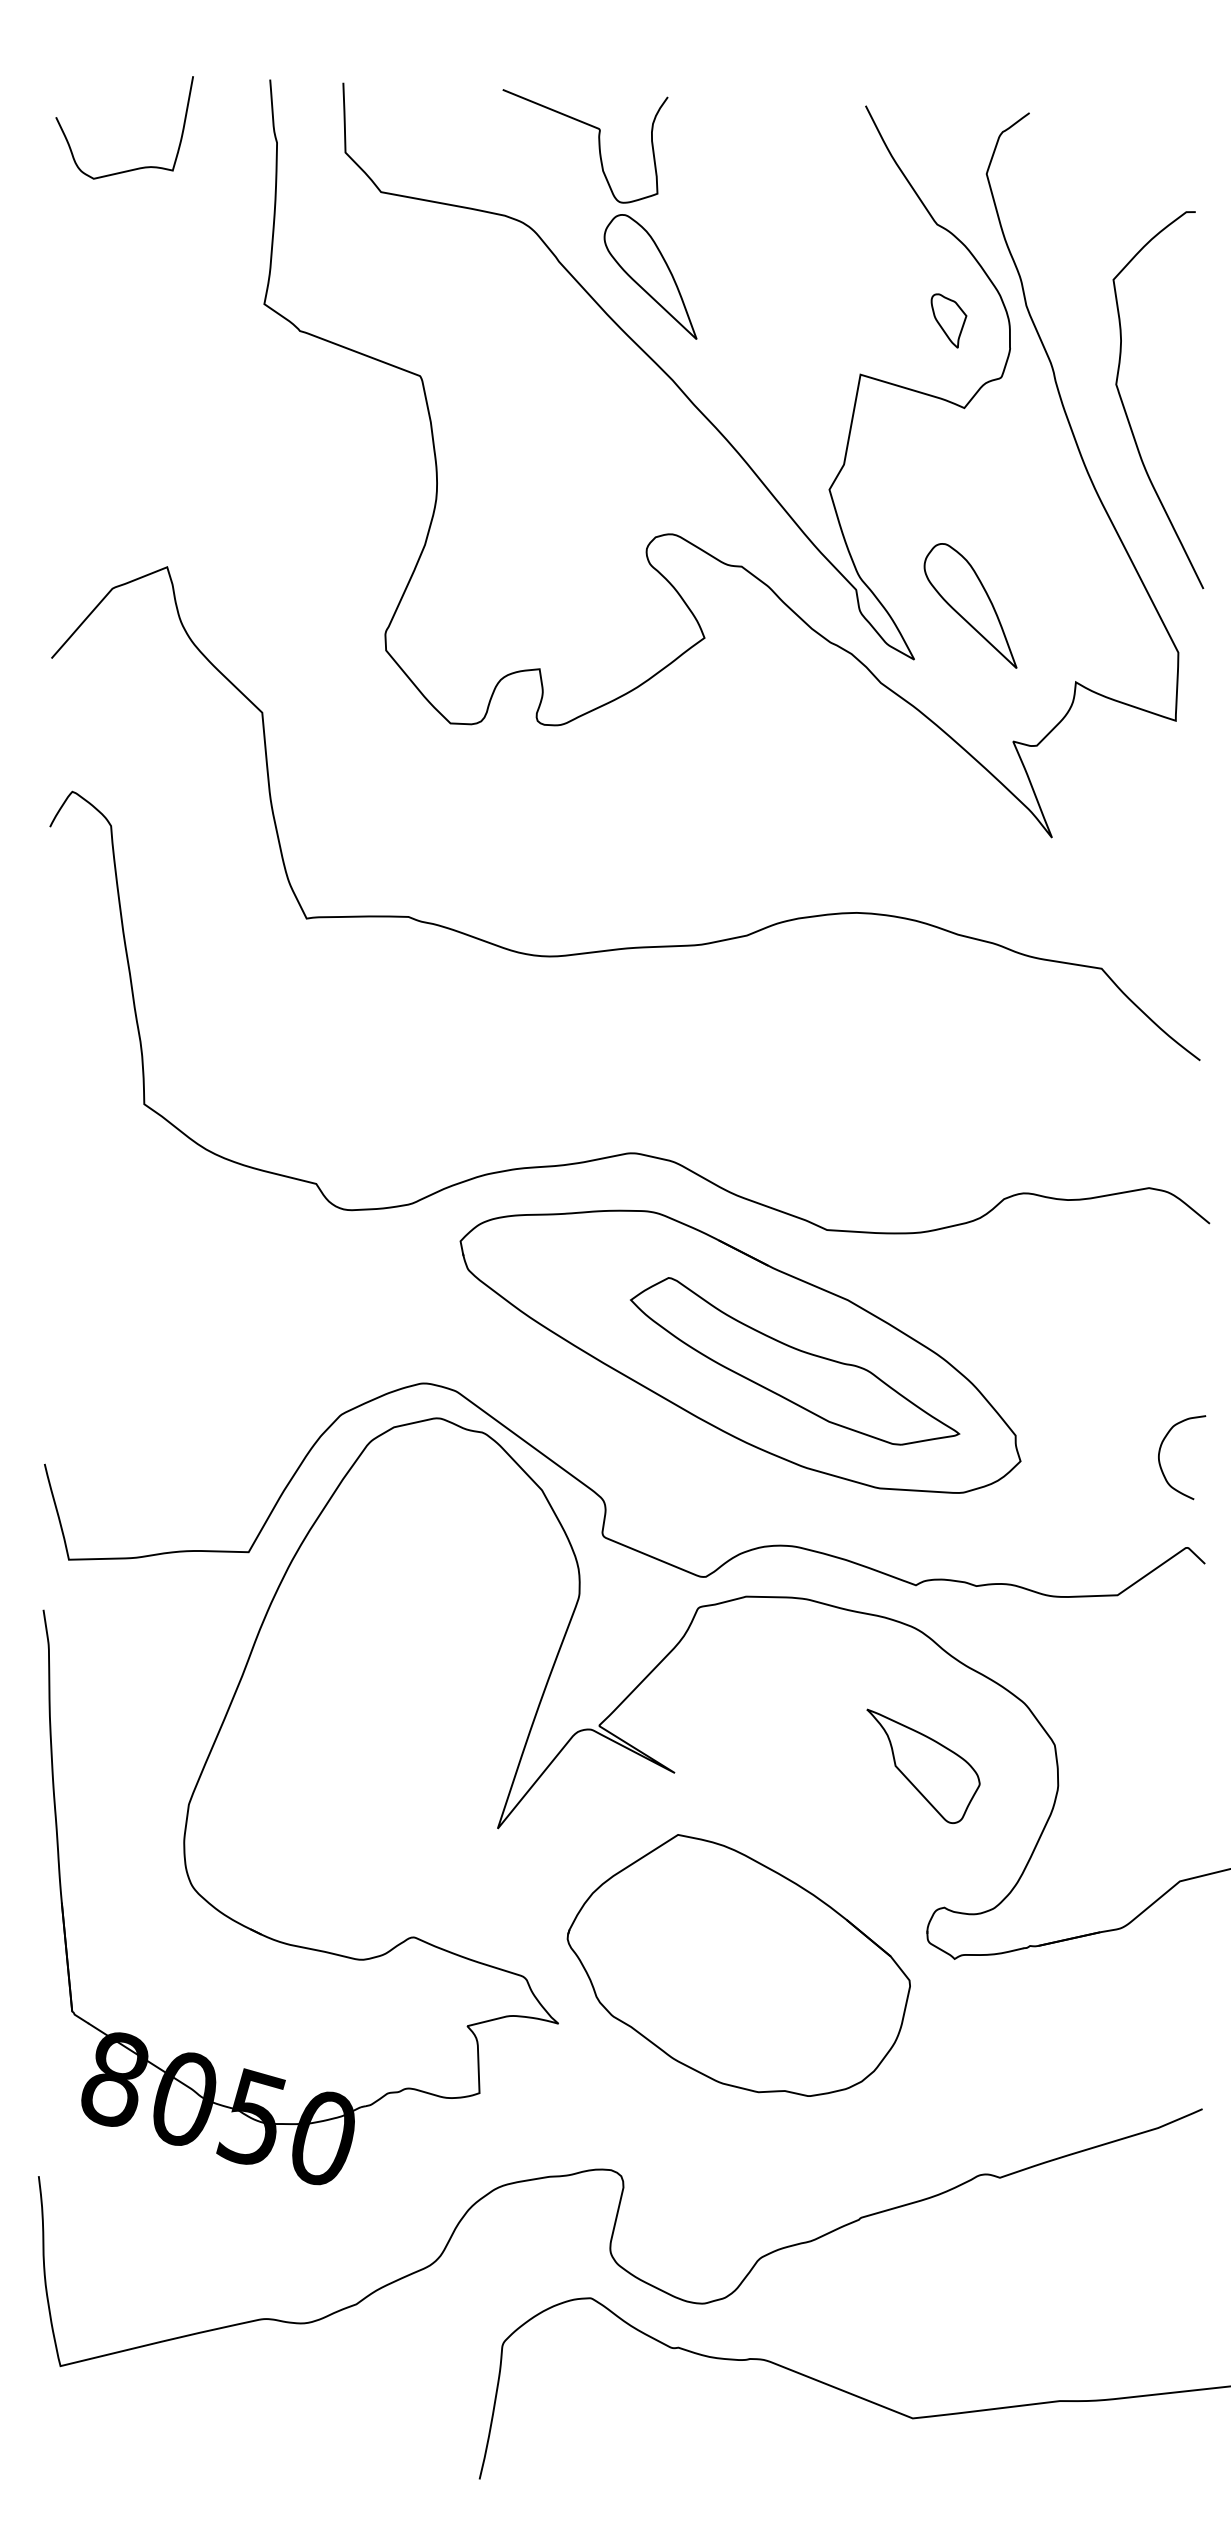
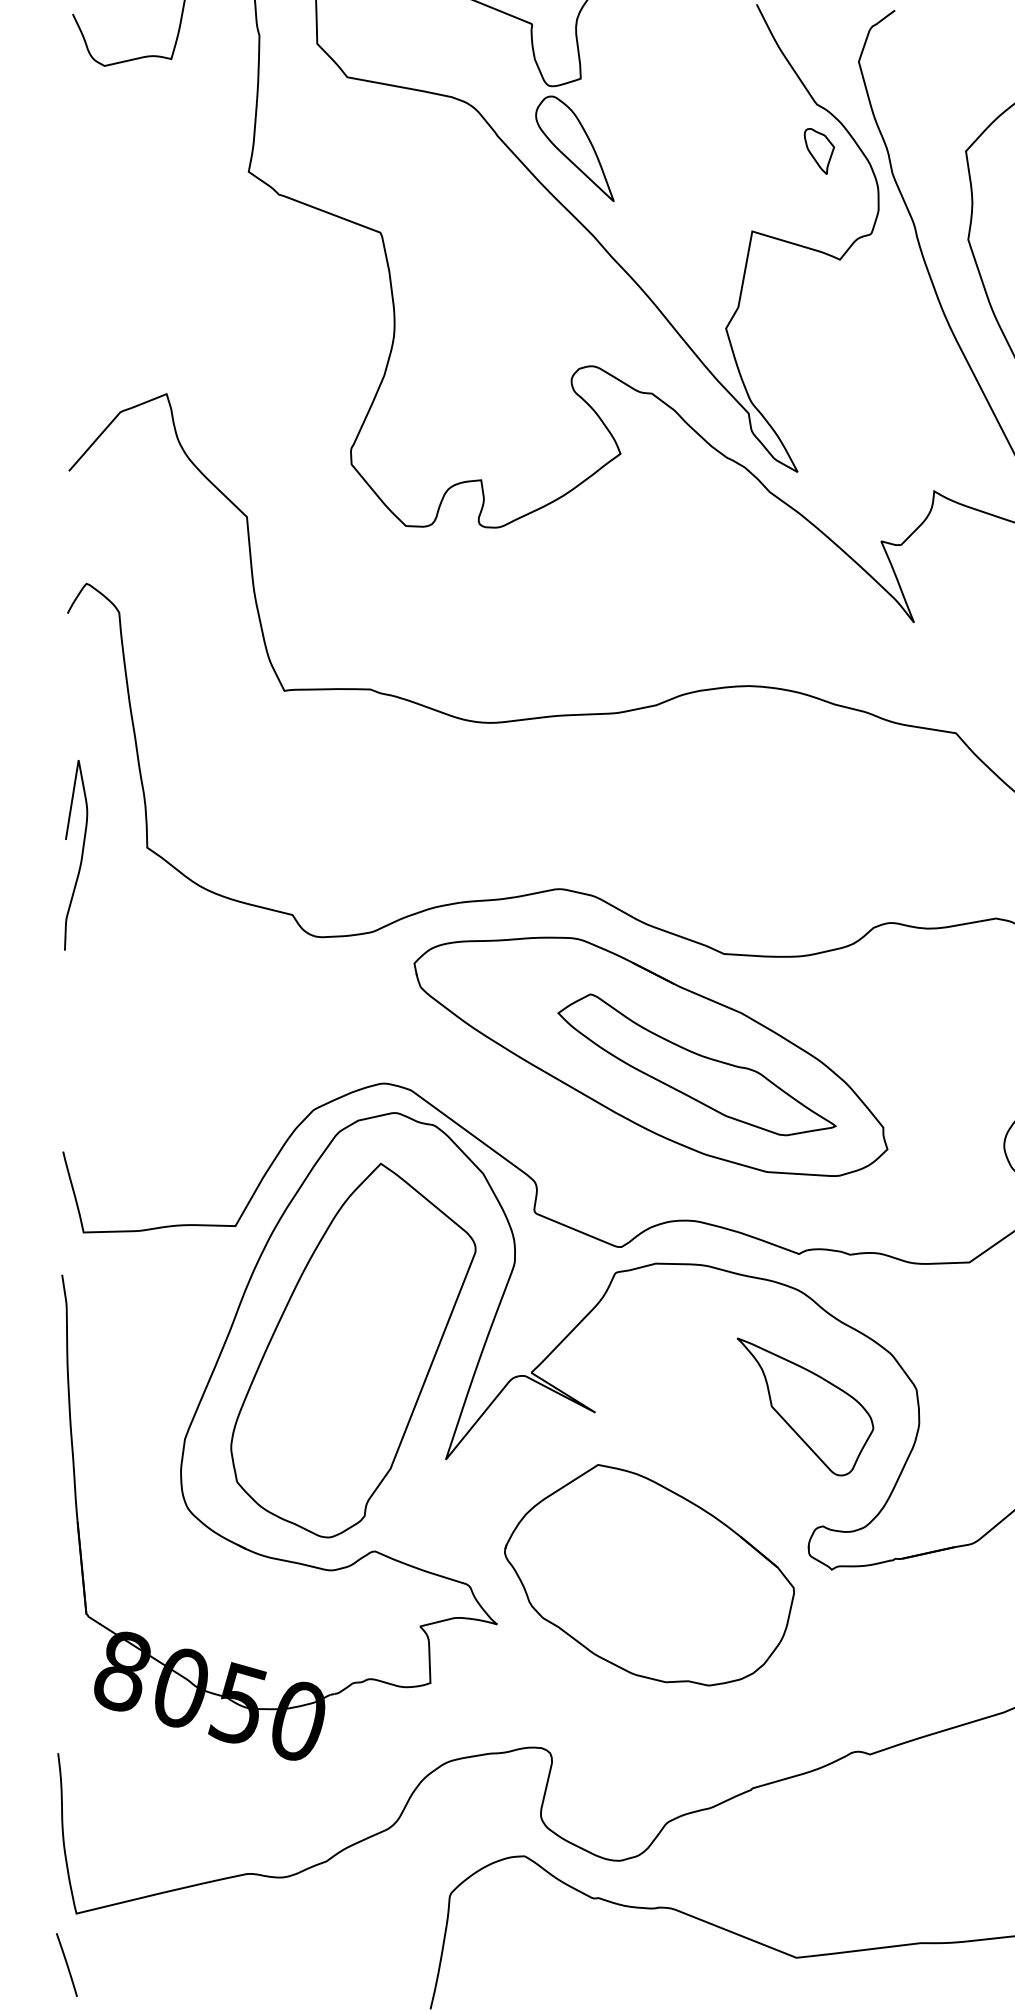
part: (948, 320) -> (819, 151), moved
part: (970, 605) -> (845, 426), removed
curve: (66, 1112) -> (81, 854), added
part: (387, 1699) -> (352, 1350), added
part: (923, 1766) -> (805, 1407), size x1.43
line: (48, 2426) -> (66, 1964), added

